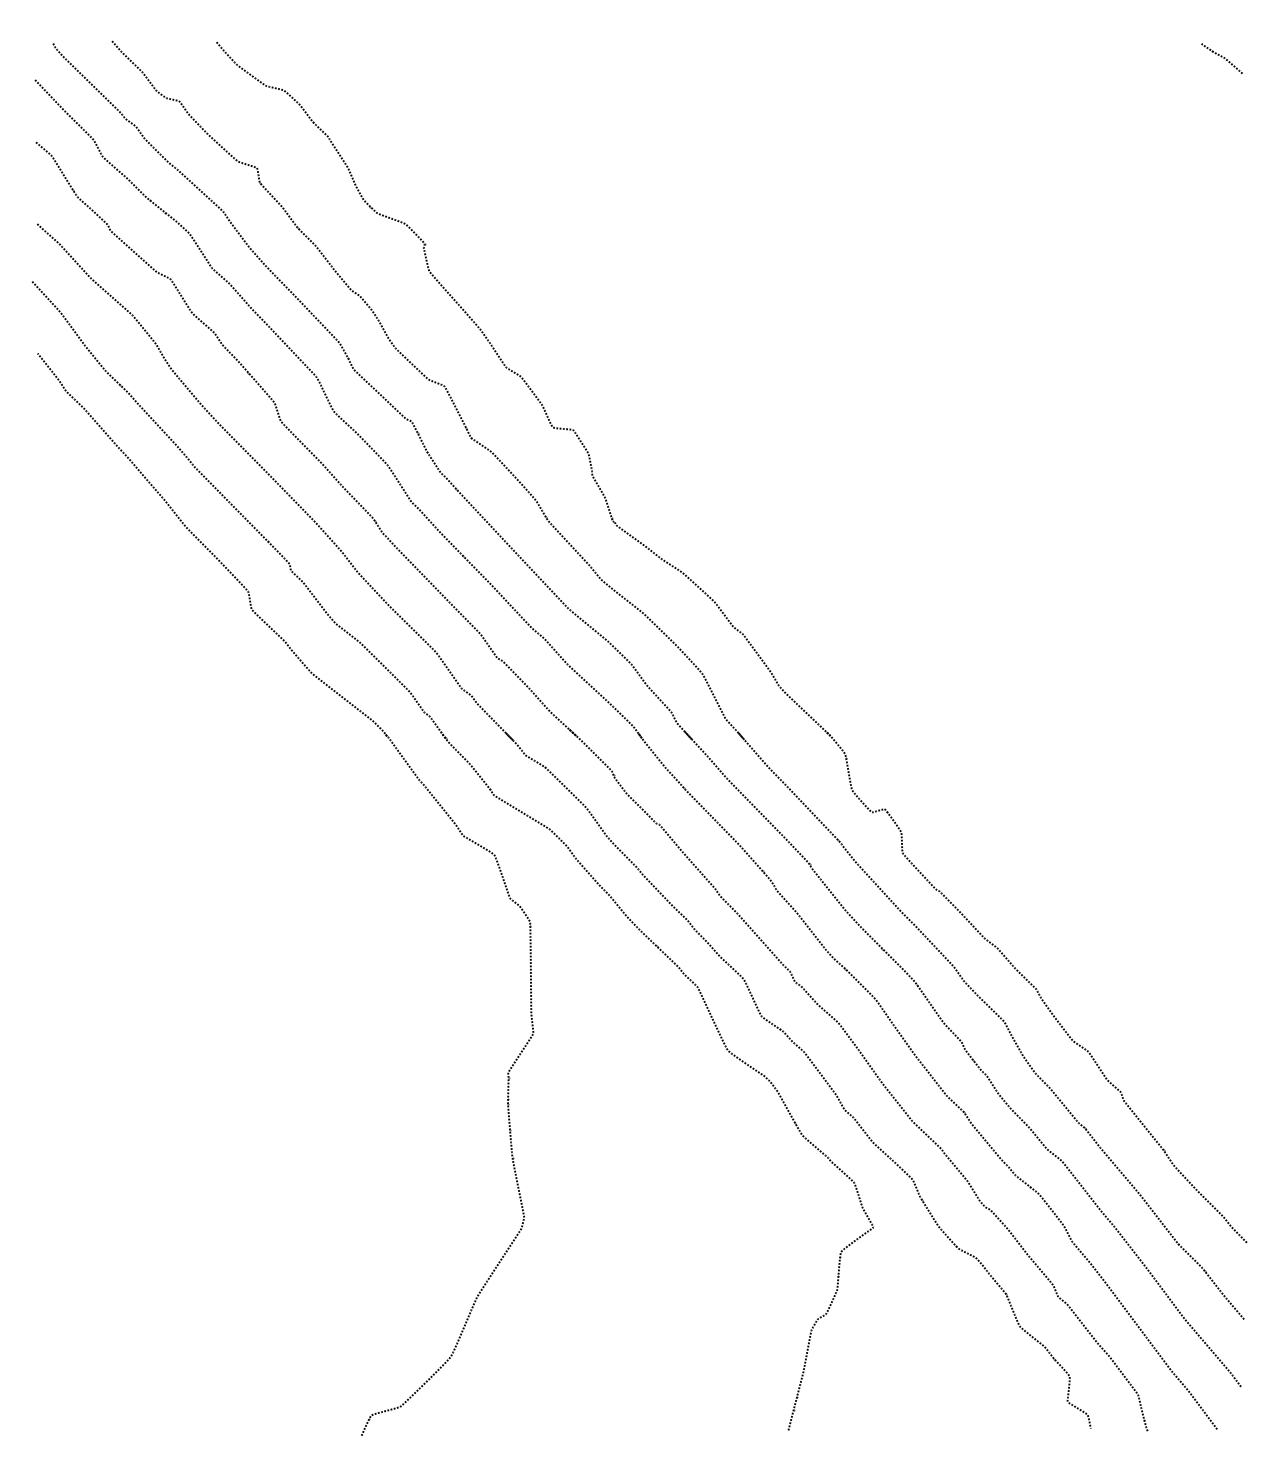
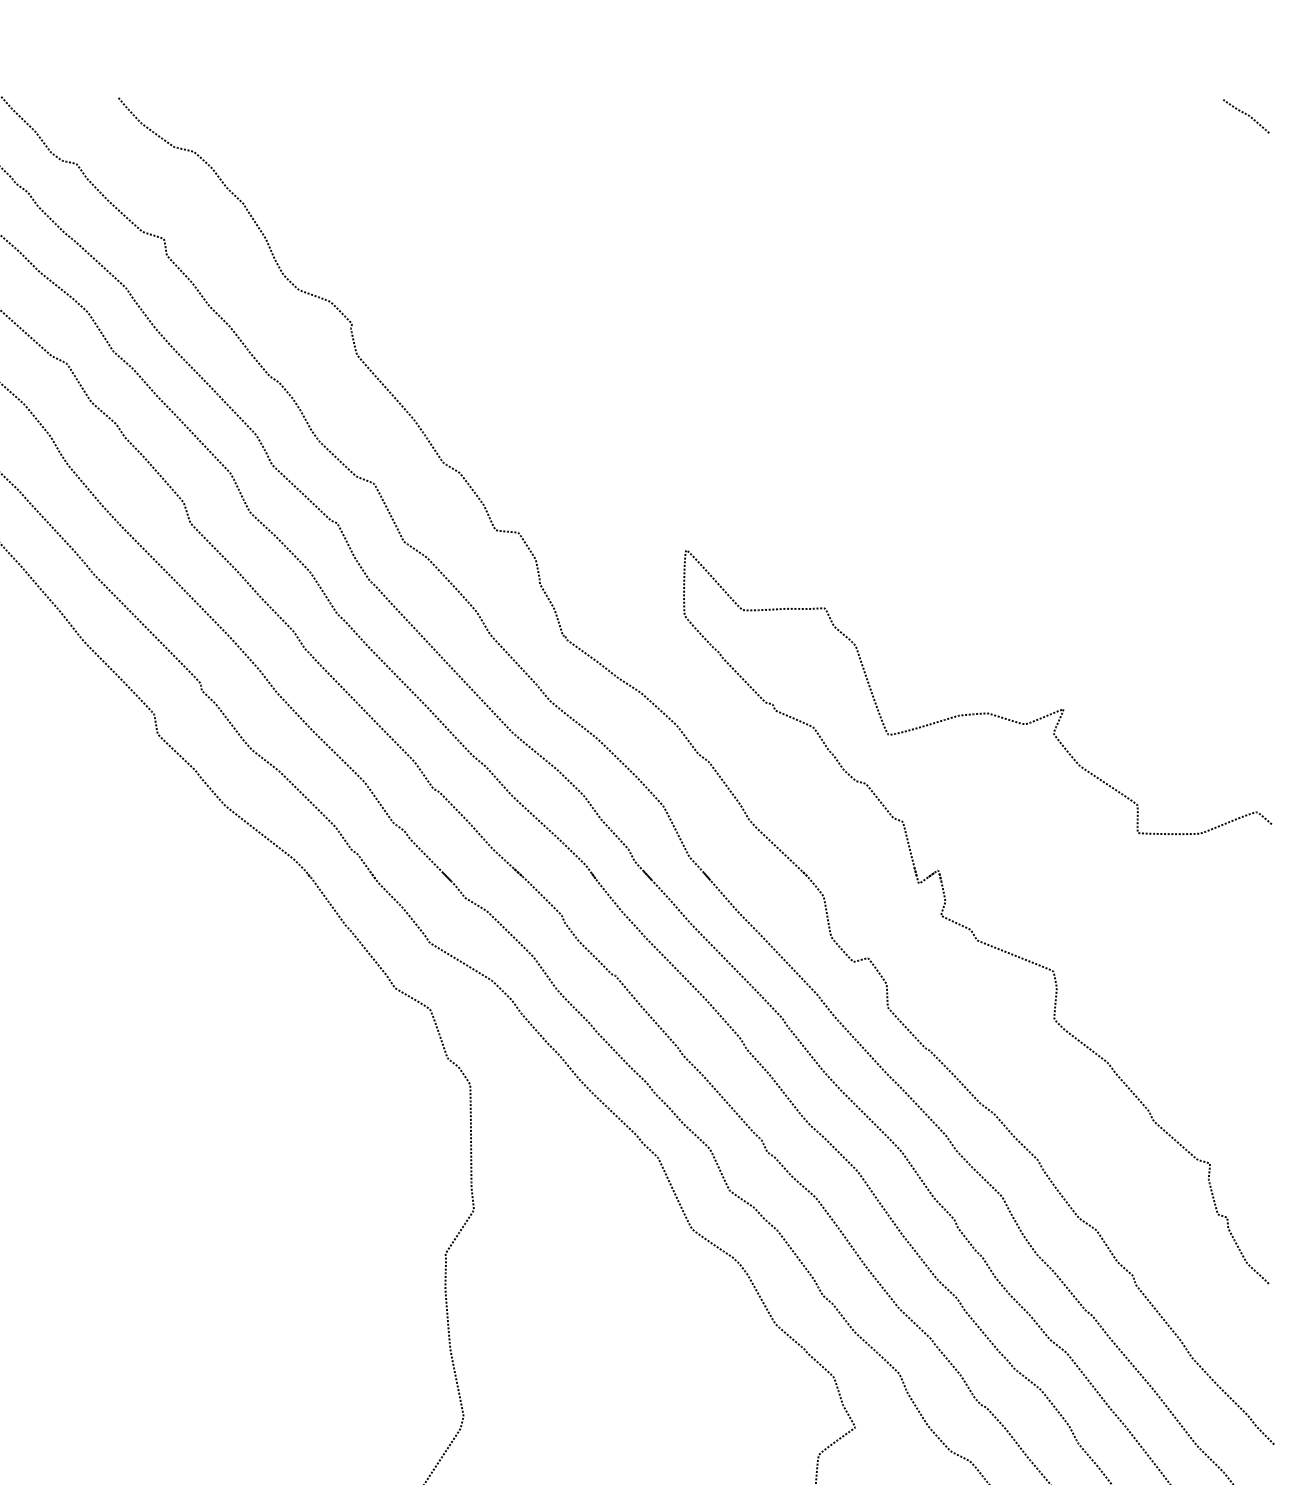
part: (976, 782) -> (970, 928), added

